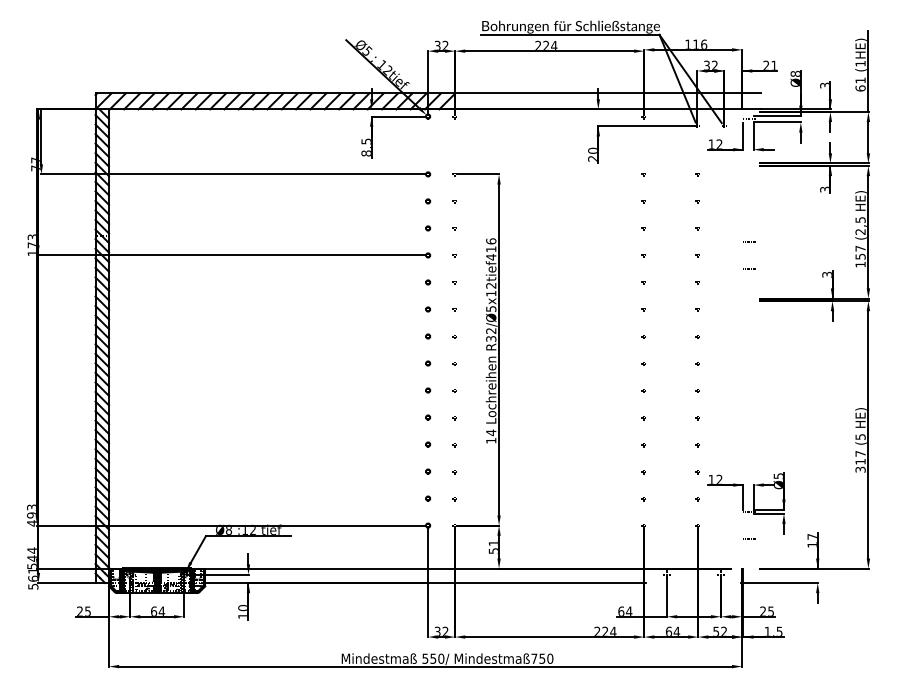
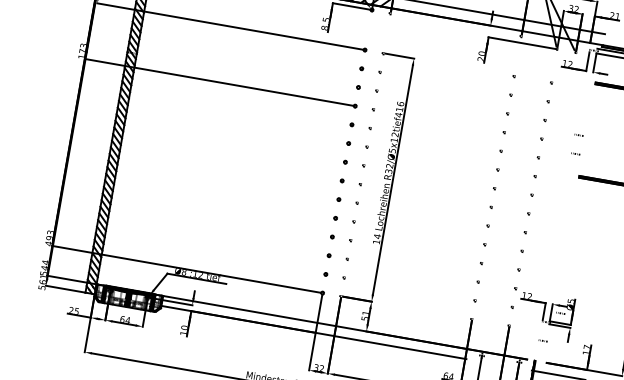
line: (767, 495) -> (561, 313), added

